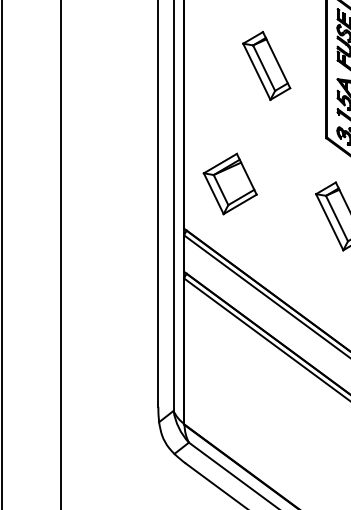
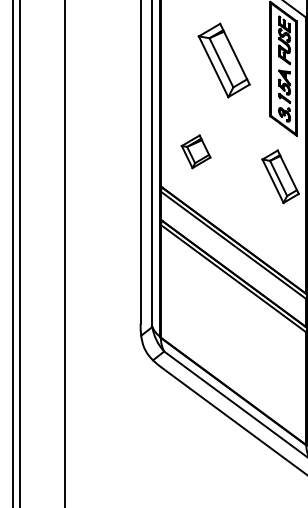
part: (266, 65) -> (224, 60), size x1.4
part: (229, 183) -> (195, 151), size x0.7

